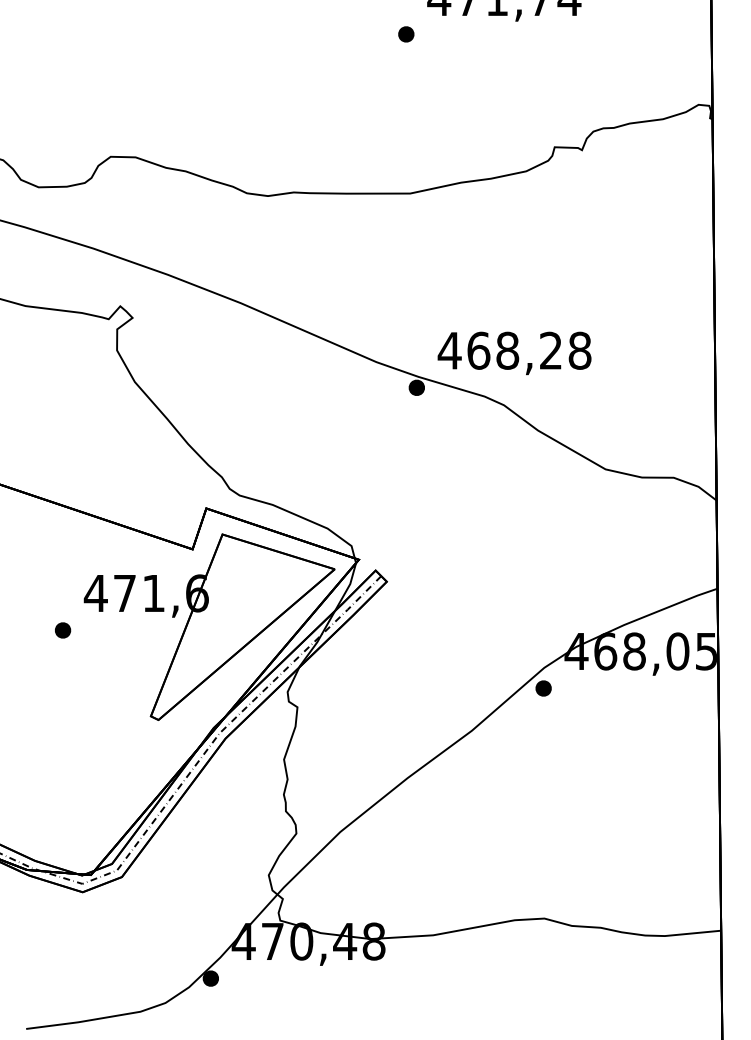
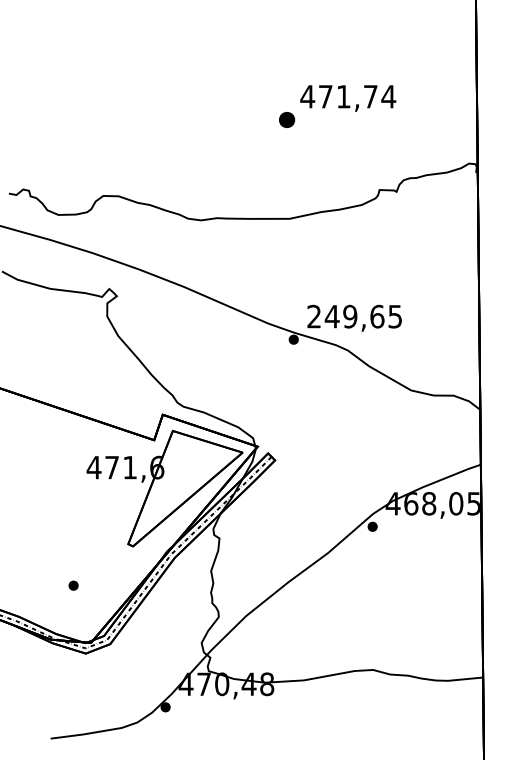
part: (406, 33) -> (287, 119), size x1.6
text: (514, 350) -> (354, 316), 468,28 -> 249,65
part: (62, 630) -> (73, 585), moved

